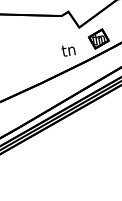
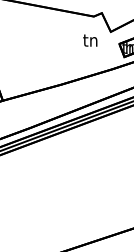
text: (68, 50) -> (90, 40), moved

